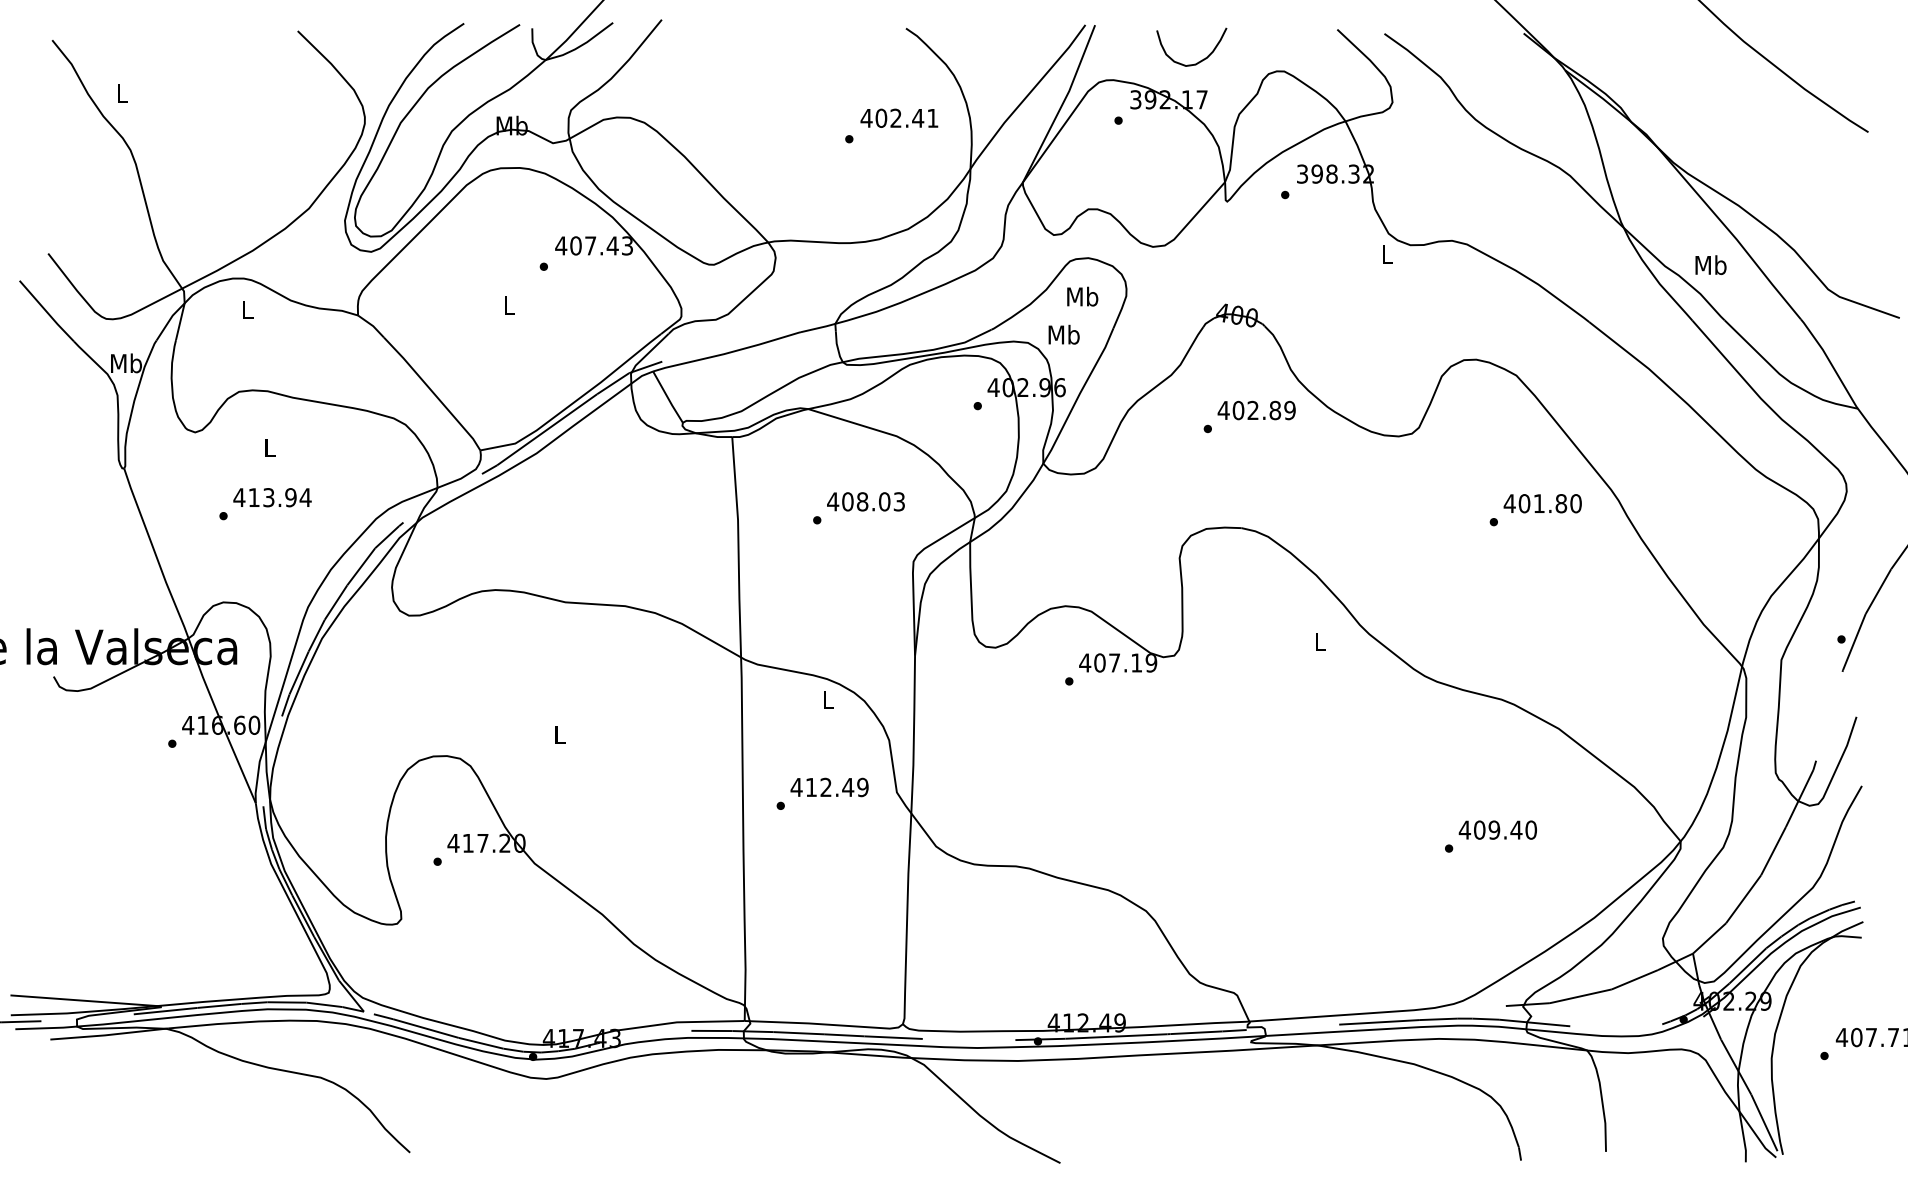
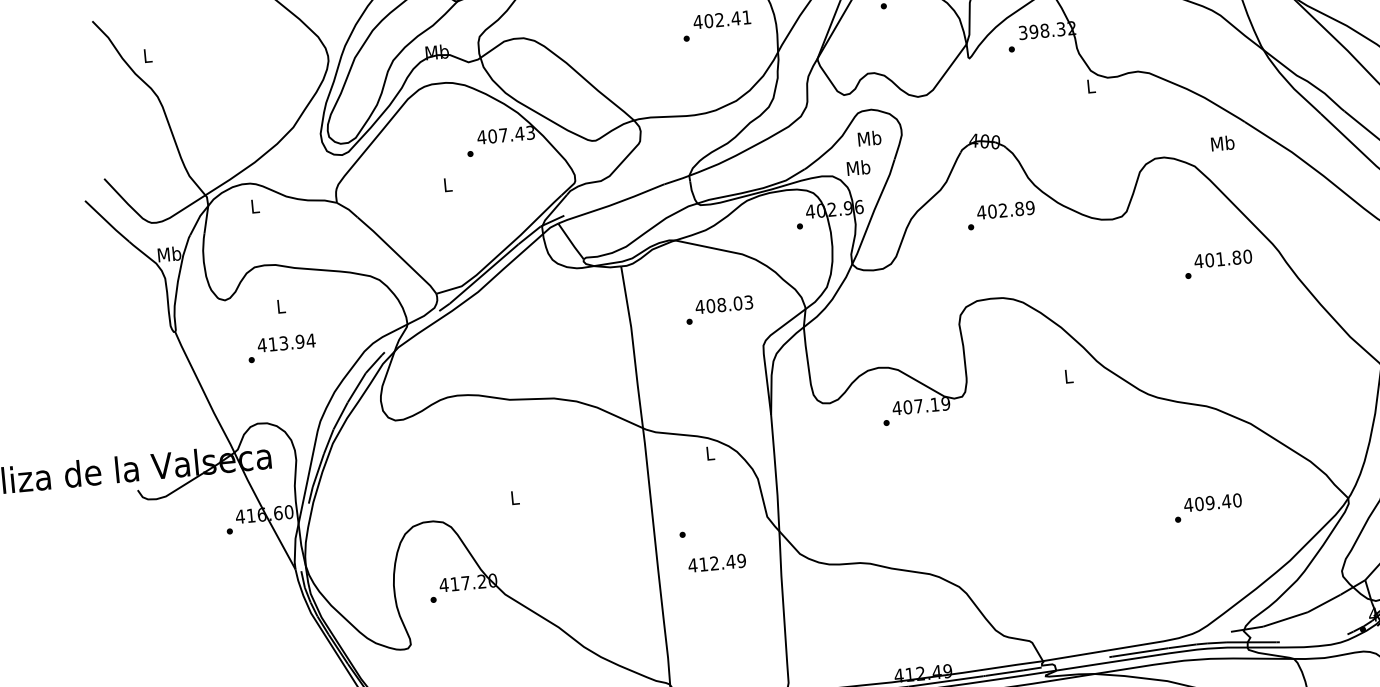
text: (1710, 264) -> (1222, 142), moved
text: (829, 787) -> (717, 563), moved

